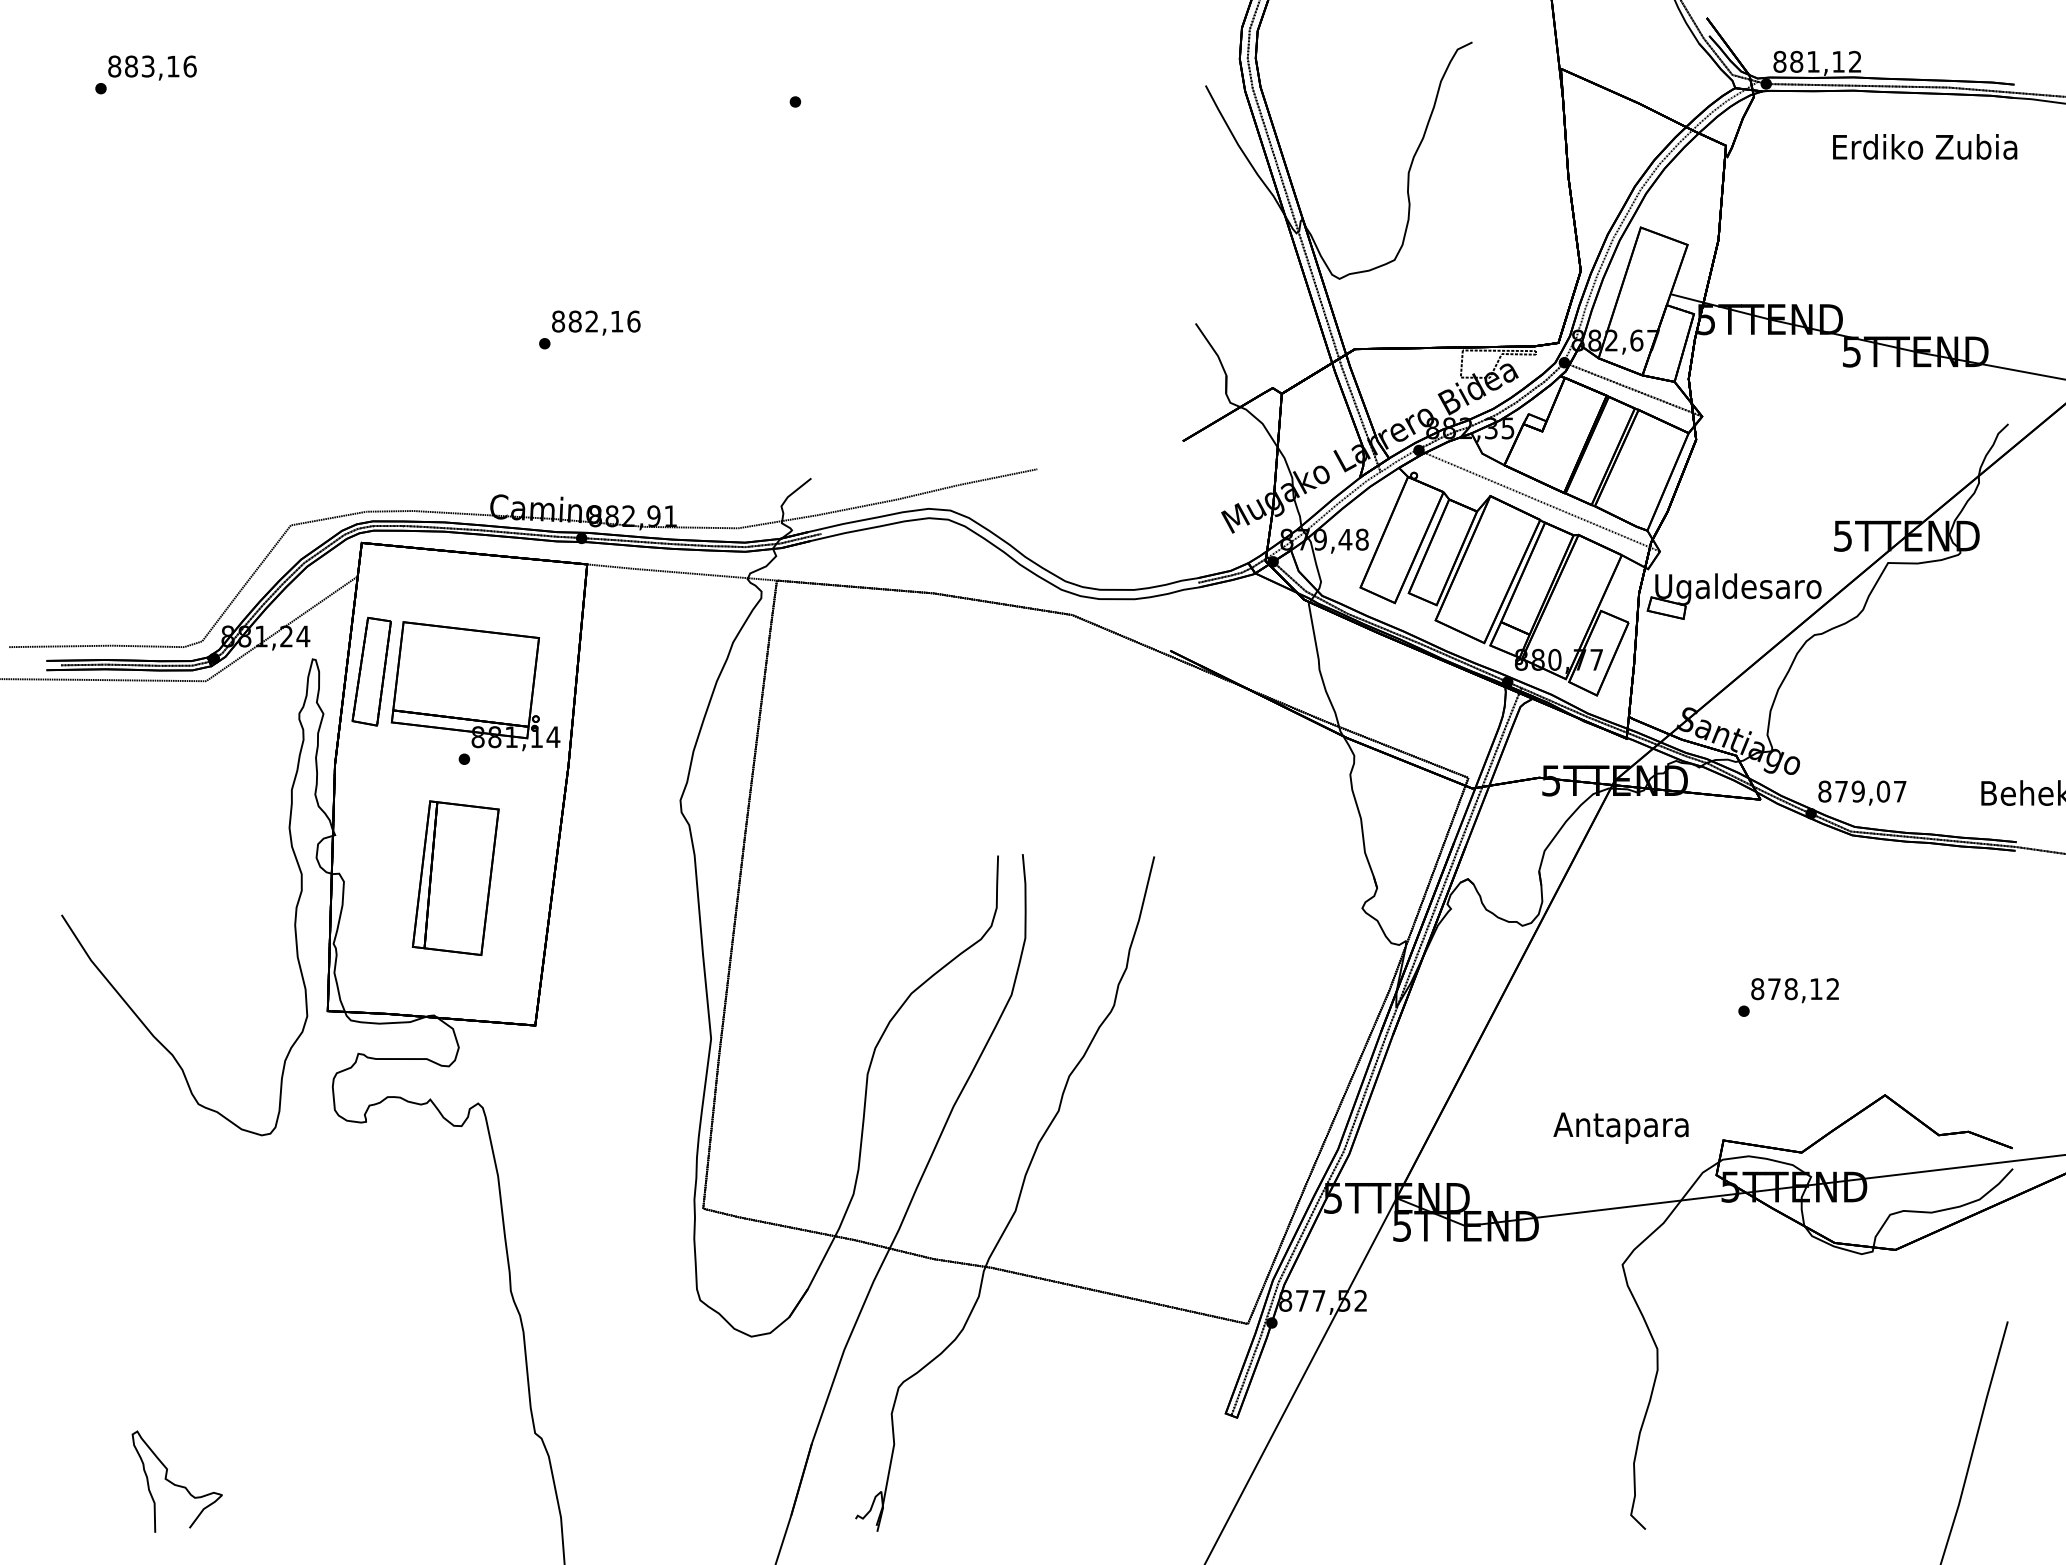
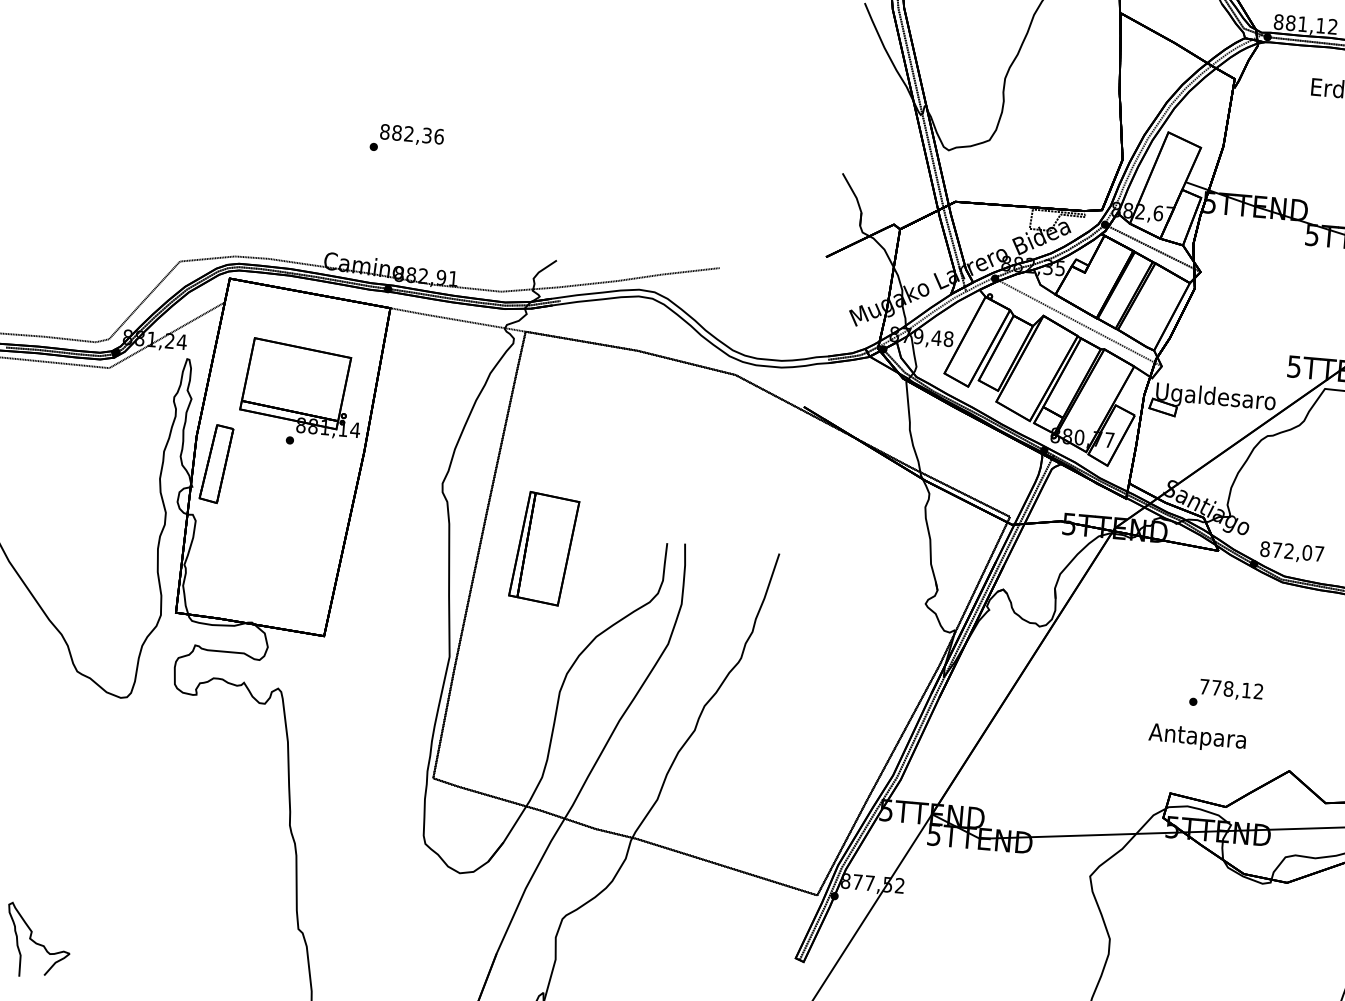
text: (616, 321) -> (426, 135), 882,16 -> 882,36
part: (371, 671) -> (216, 463), moved
text: (1857, 791) -> (1288, 551), 879,07 -> 872,07
part: (455, 877) -> (544, 548), moved
text: (1757, 989) -> (1204, 687), 878,12 -> 778,12
text: (1620, 1127) -> (1197, 737), moved

